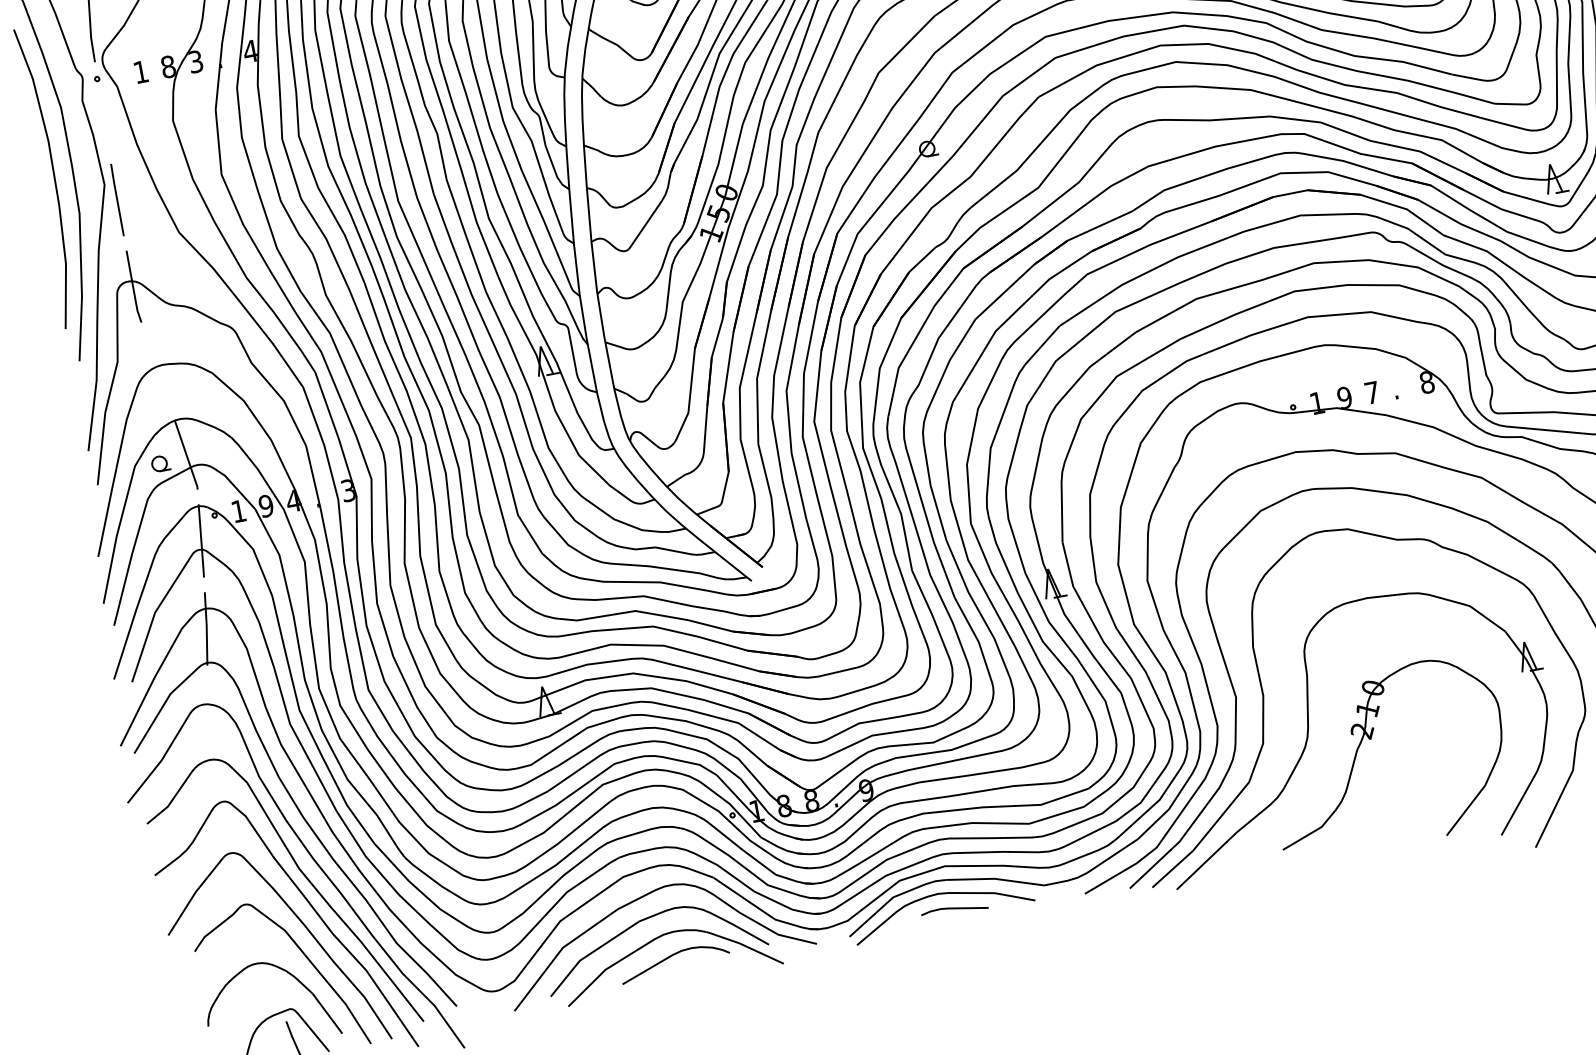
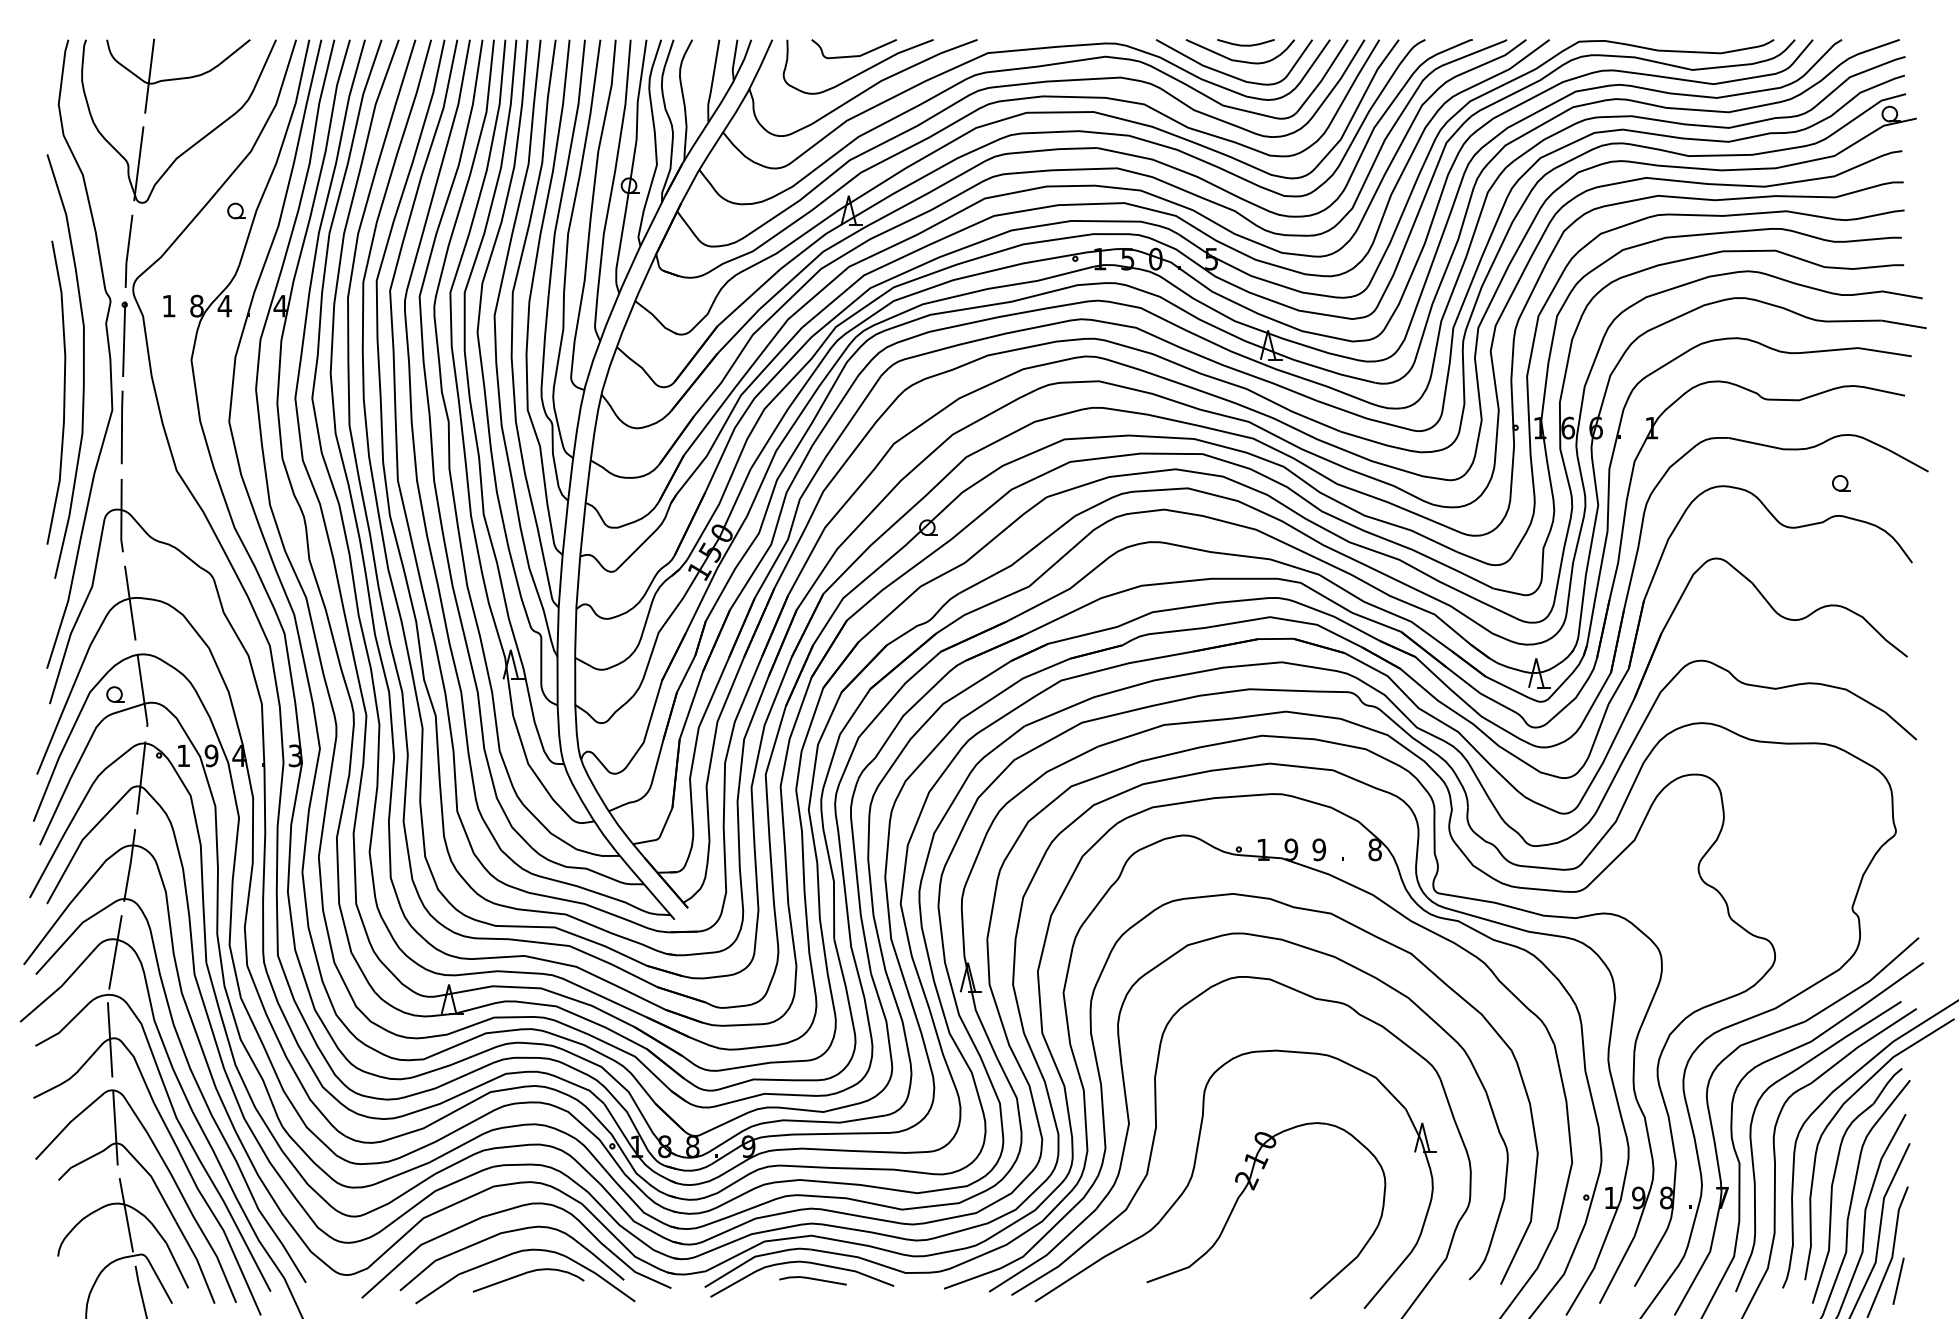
text: (195, 61) -> (224, 305), 3 -> 4
line: (103, 113) -> (124, 339), added
line: (158, 370) -> (130, 602), added
text: (1372, 392) -> (1319, 849), 7 -> 9
line: (208, 717) -> (115, 952), added
line: (218, 803) -> (109, 1039), added
line: (240, 889) -> (115, 1127), added
line: (267, 973) -> (125, 1215), added

